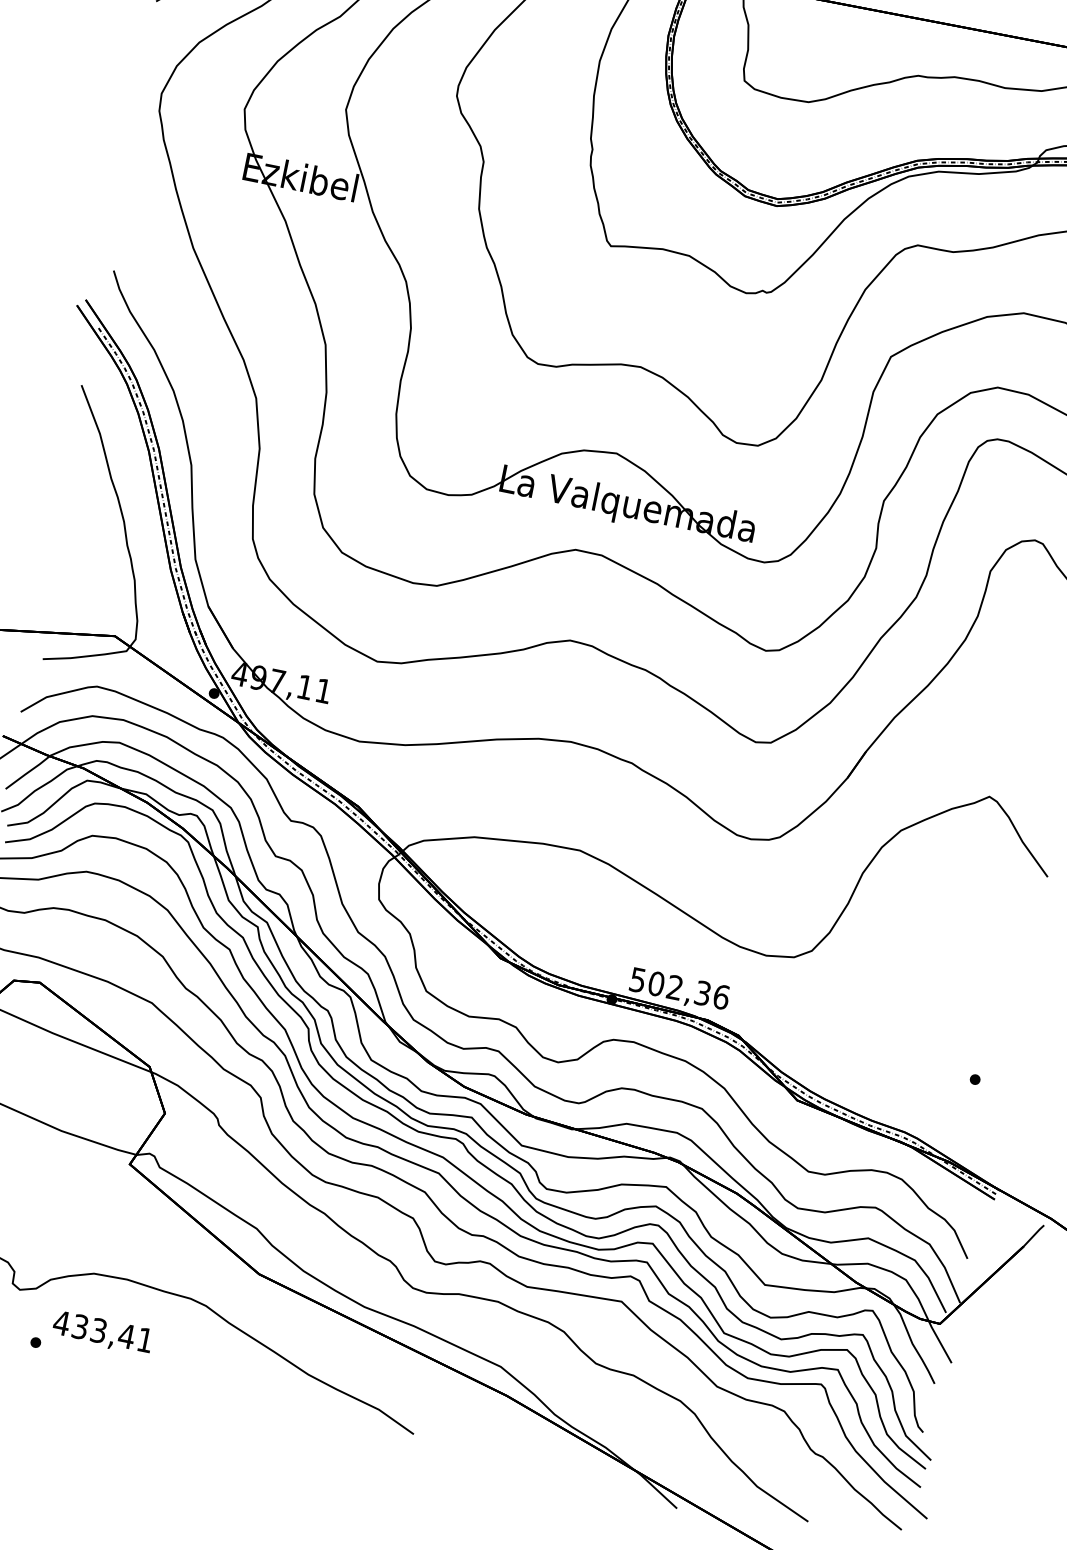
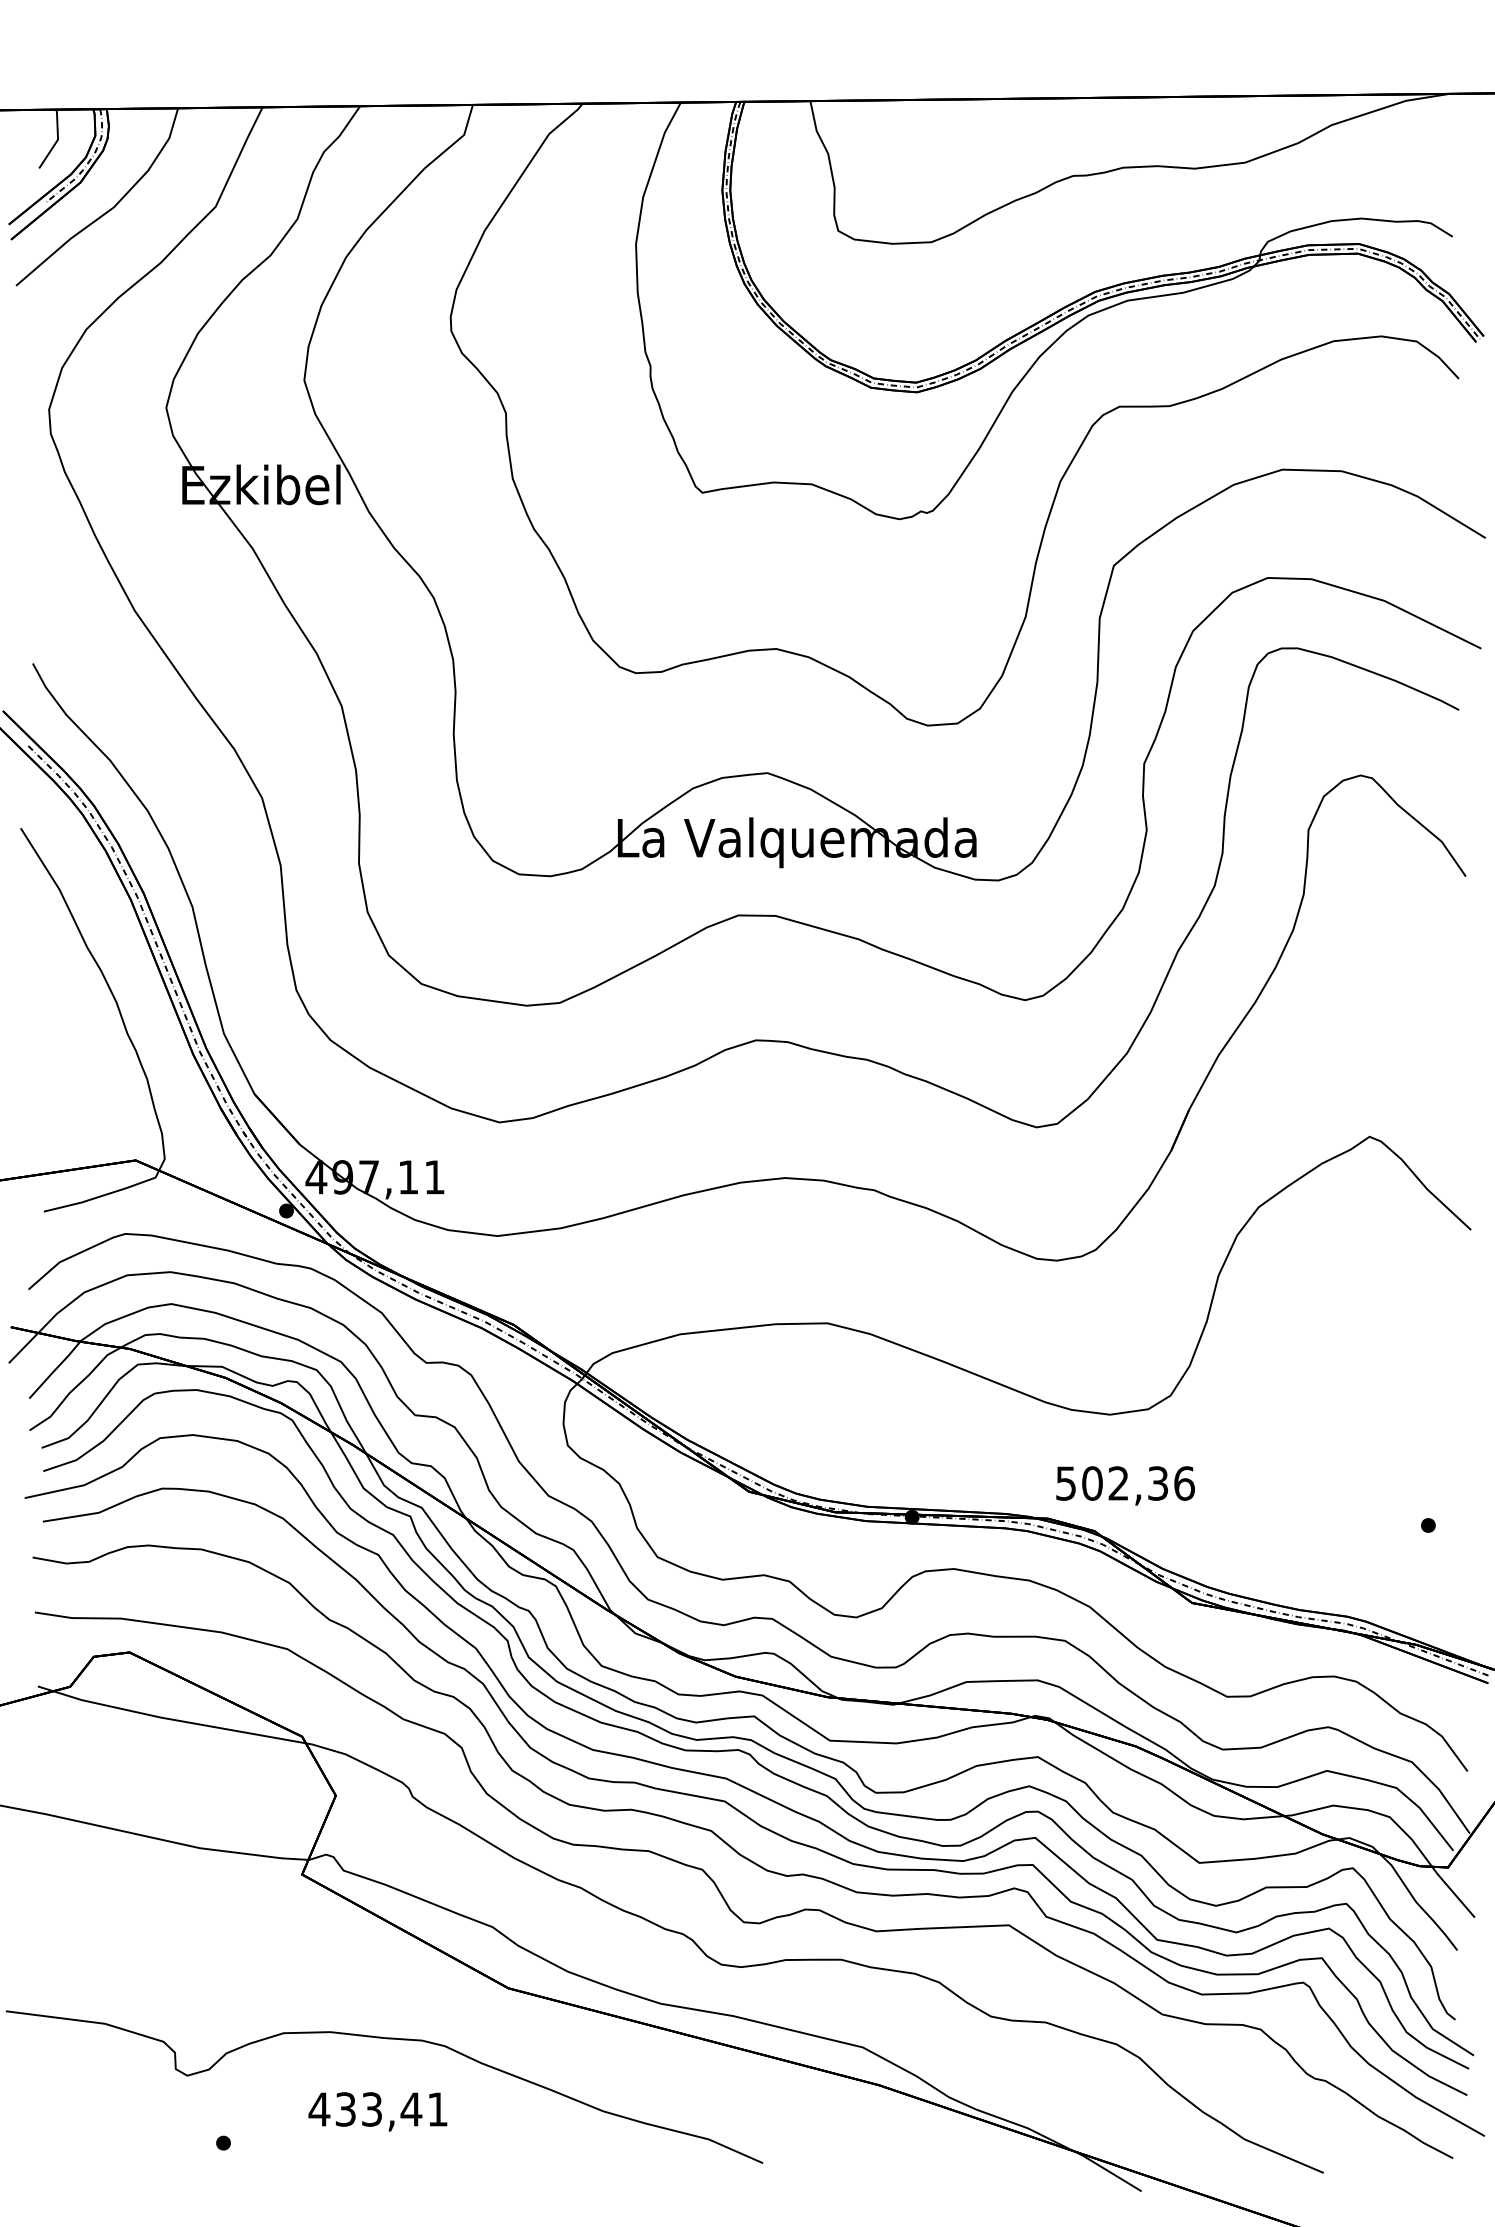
text: (679, 990) -> (1125, 1485), moved
text: (102, 1332) -> (377, 2111), moved

